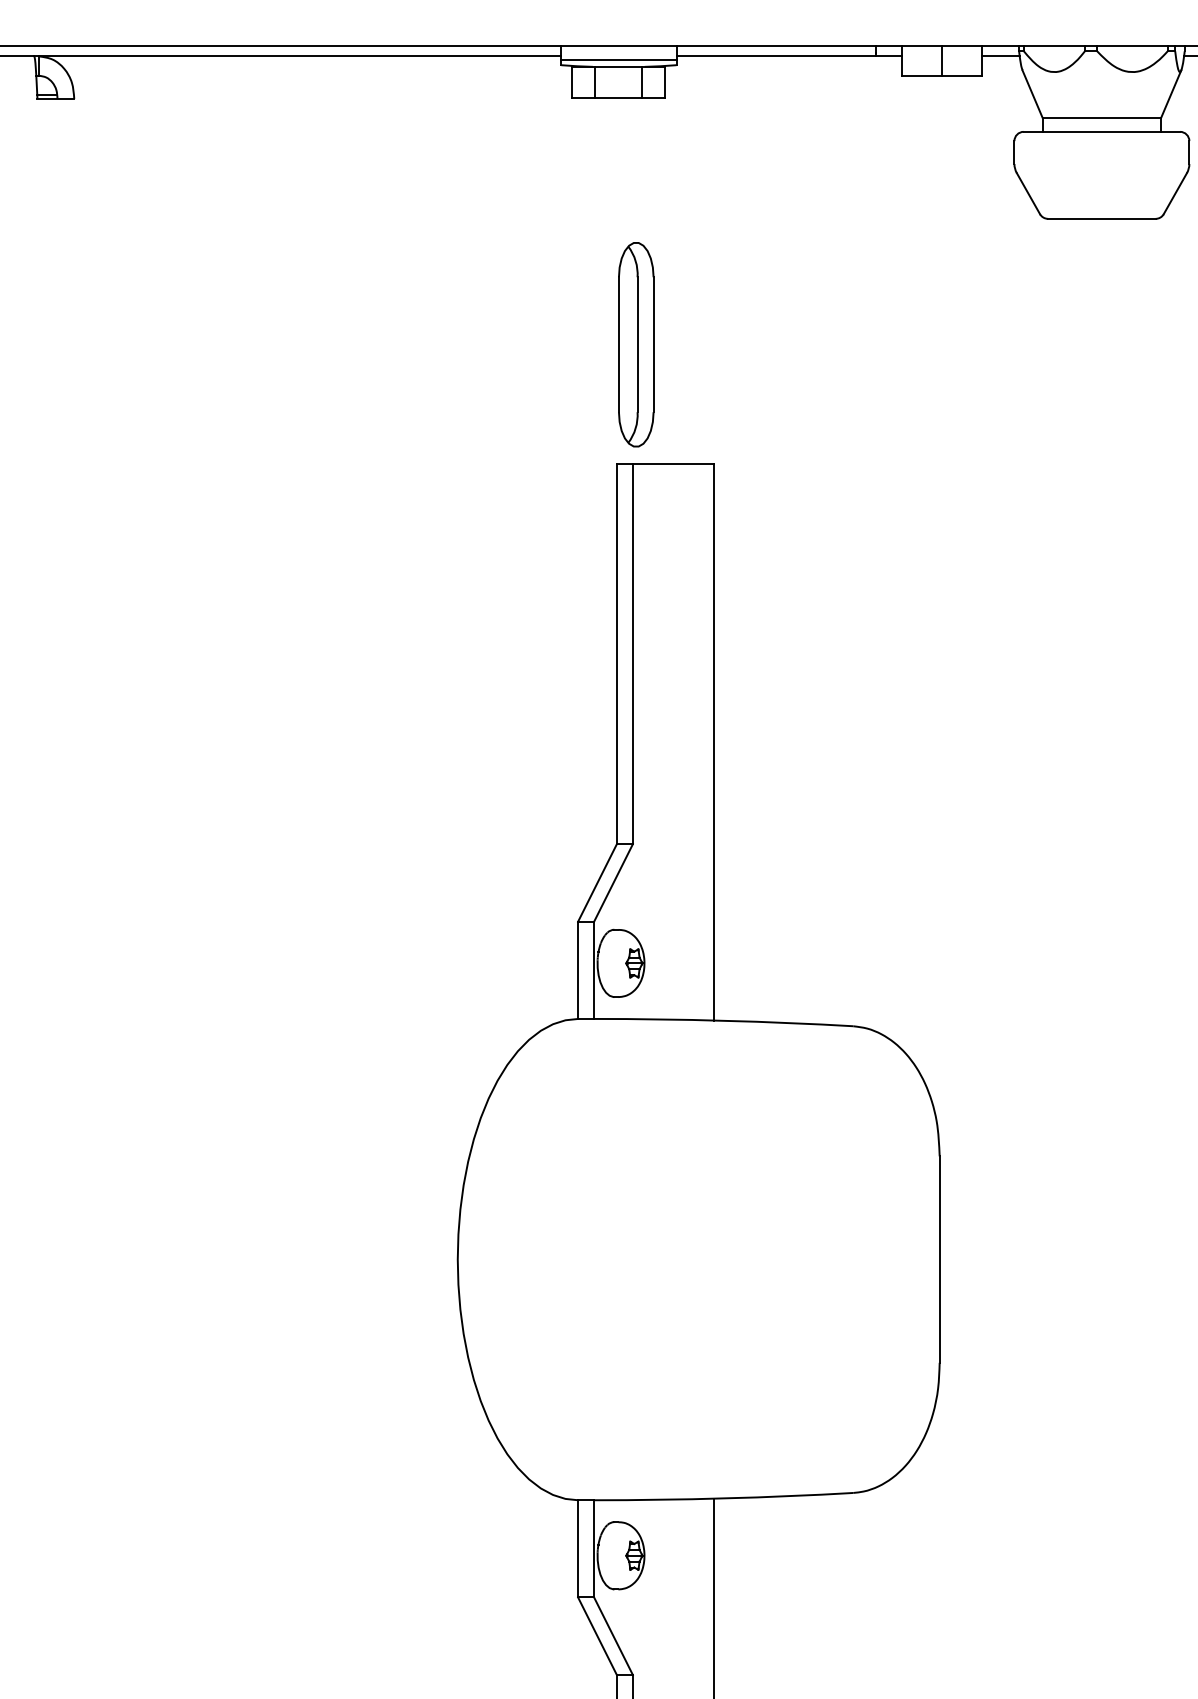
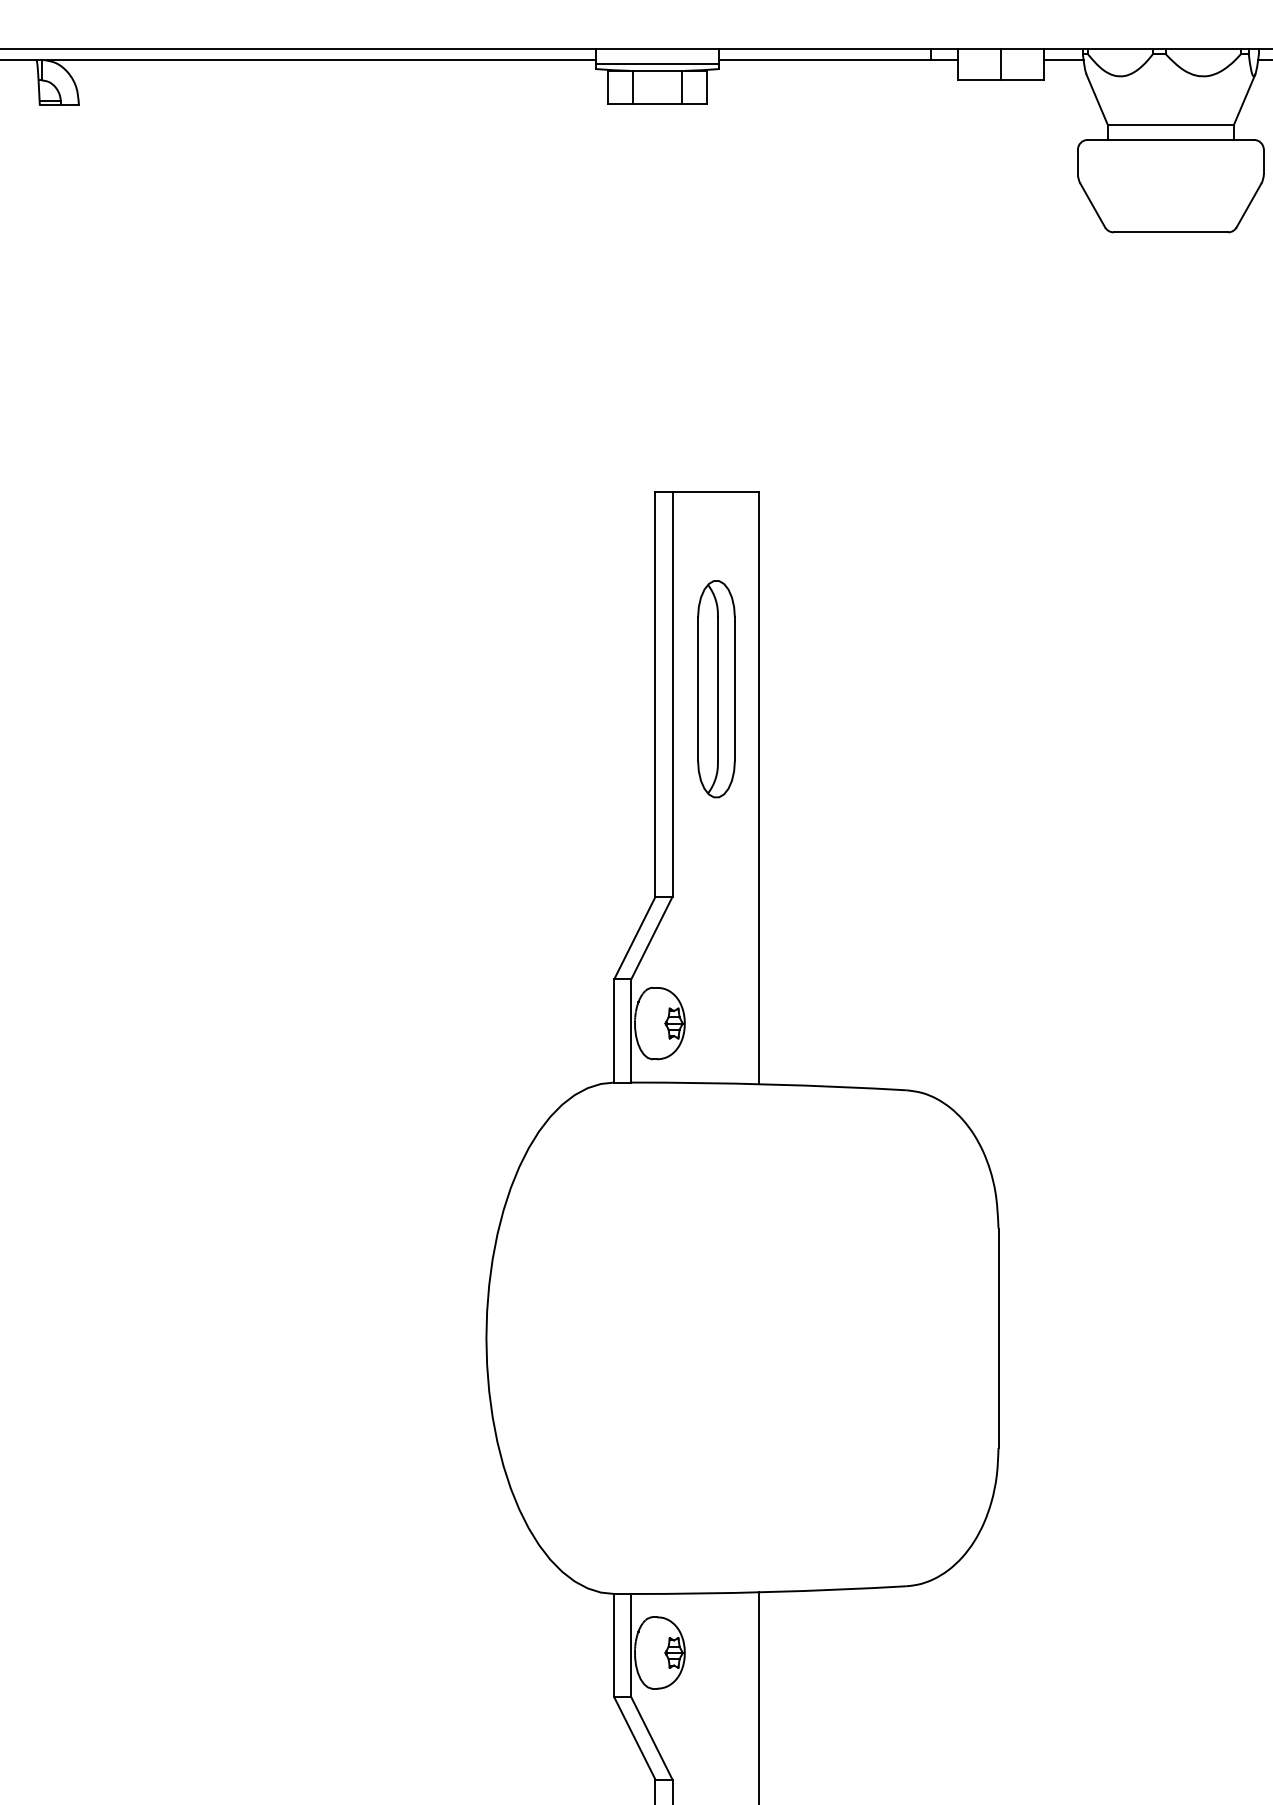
part: (636, 344) -> (716, 688), moved

